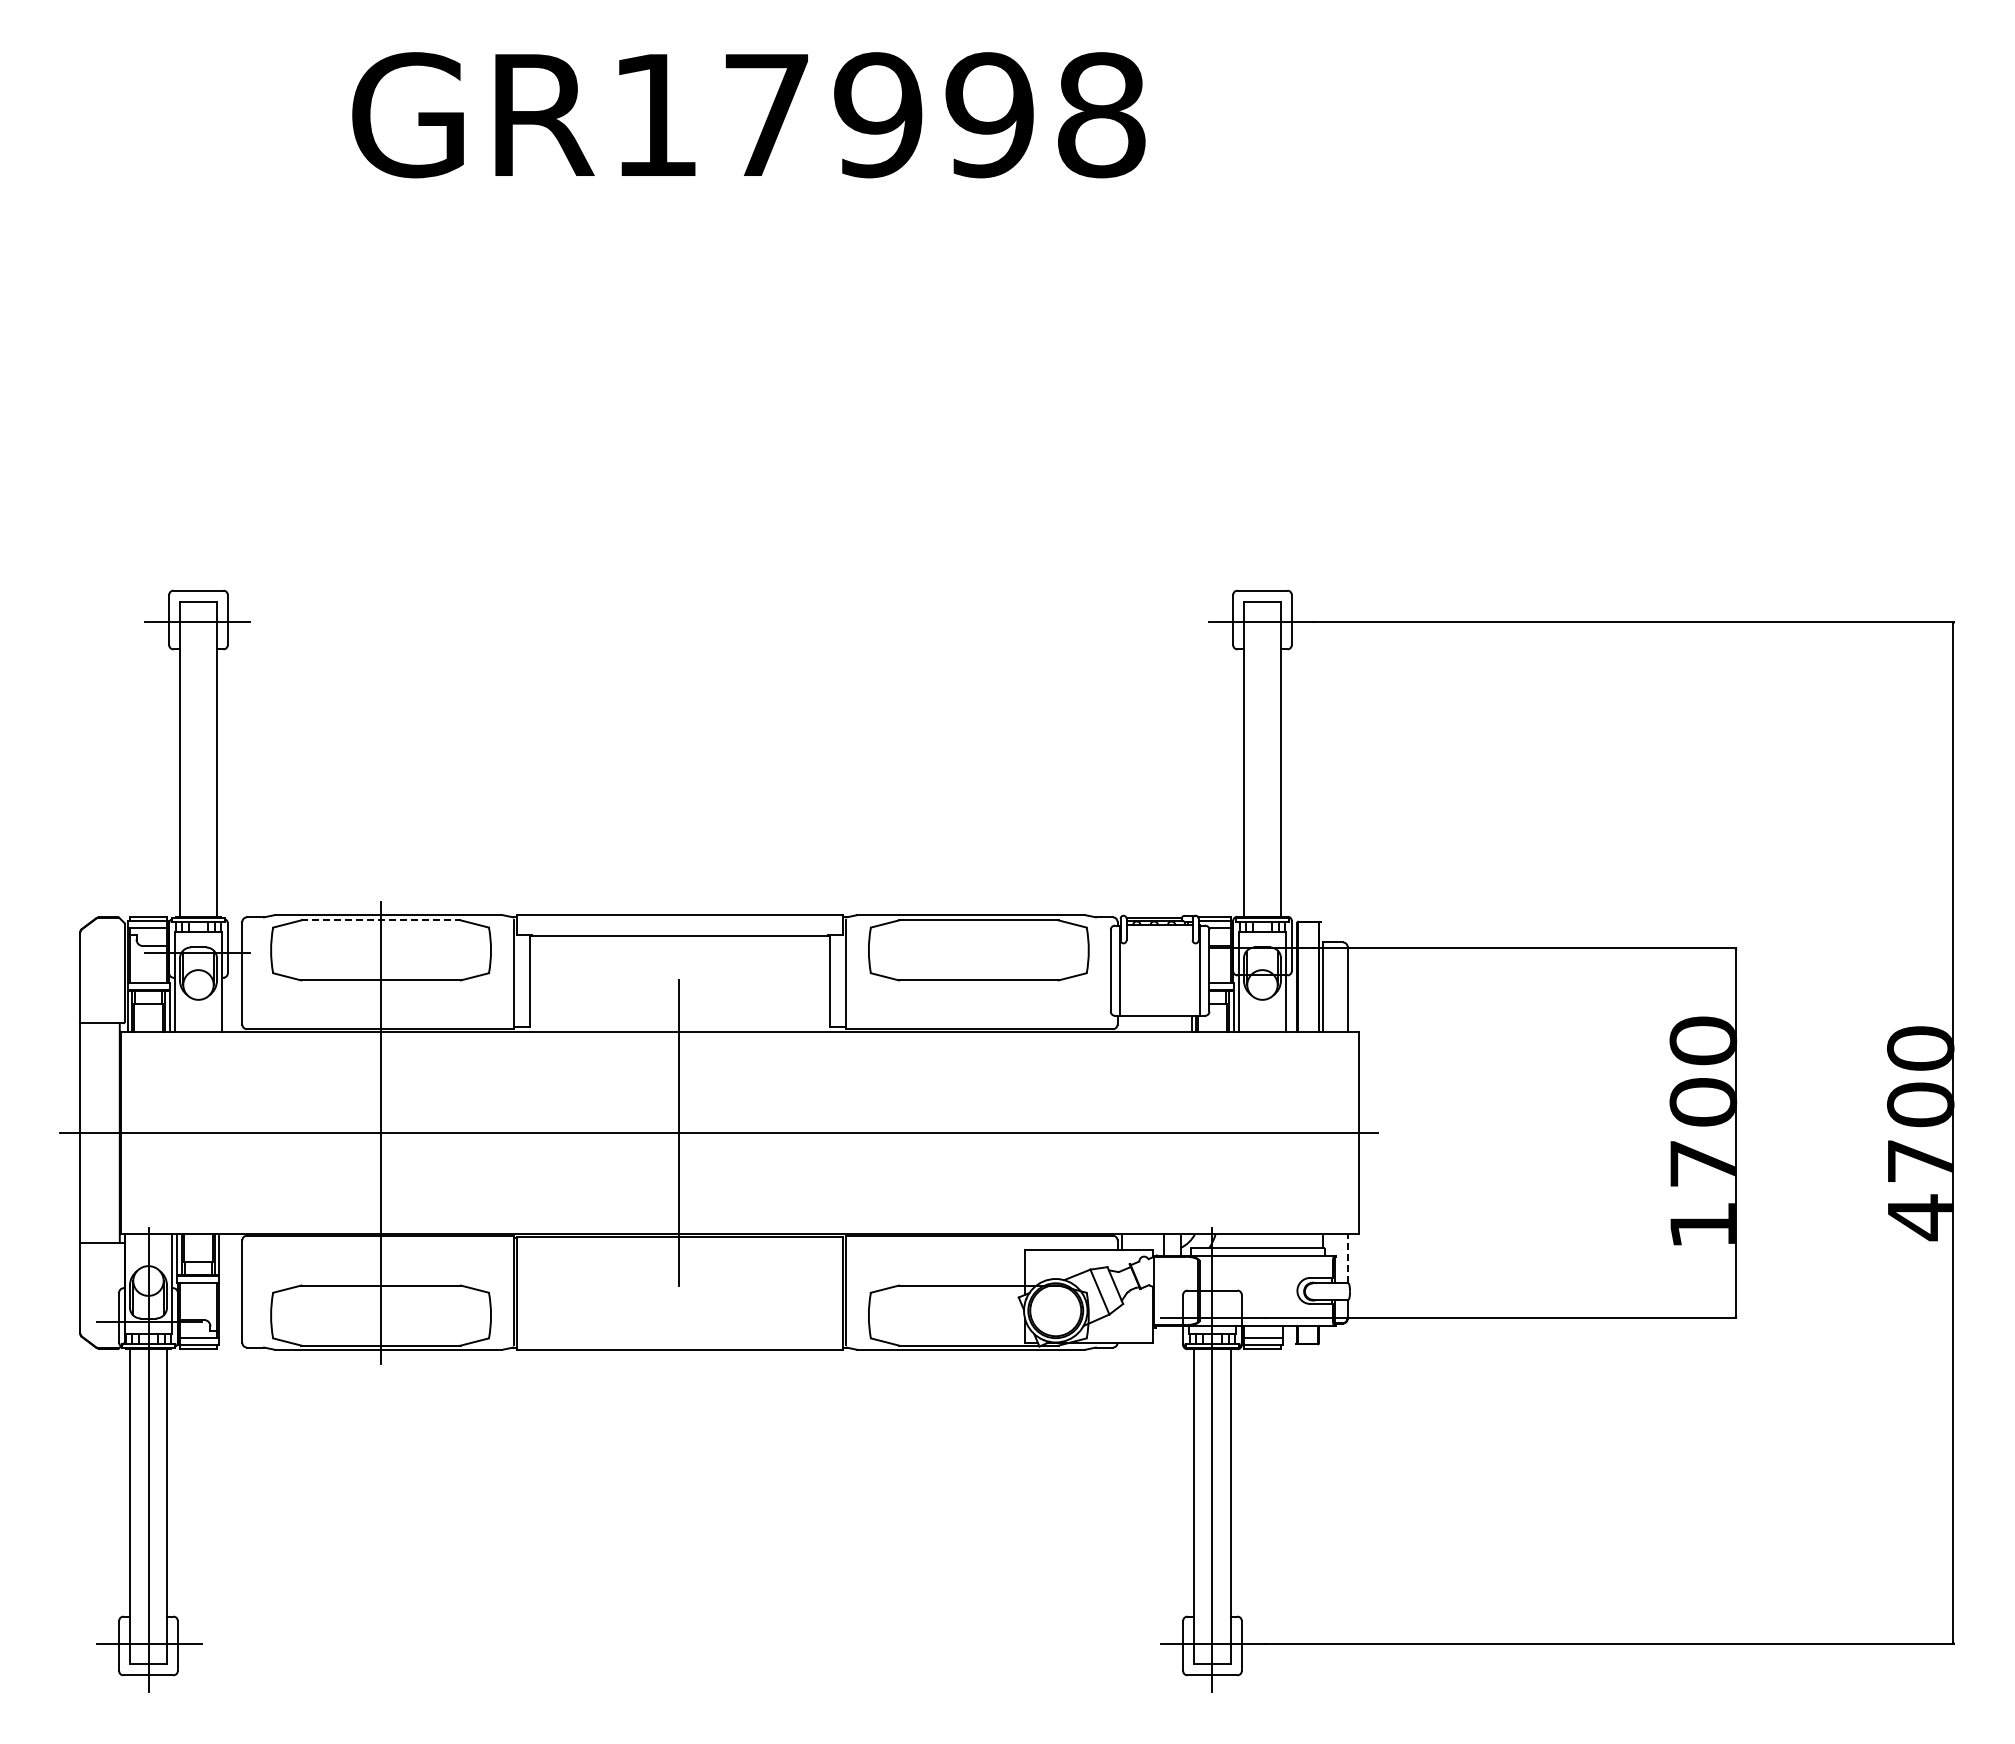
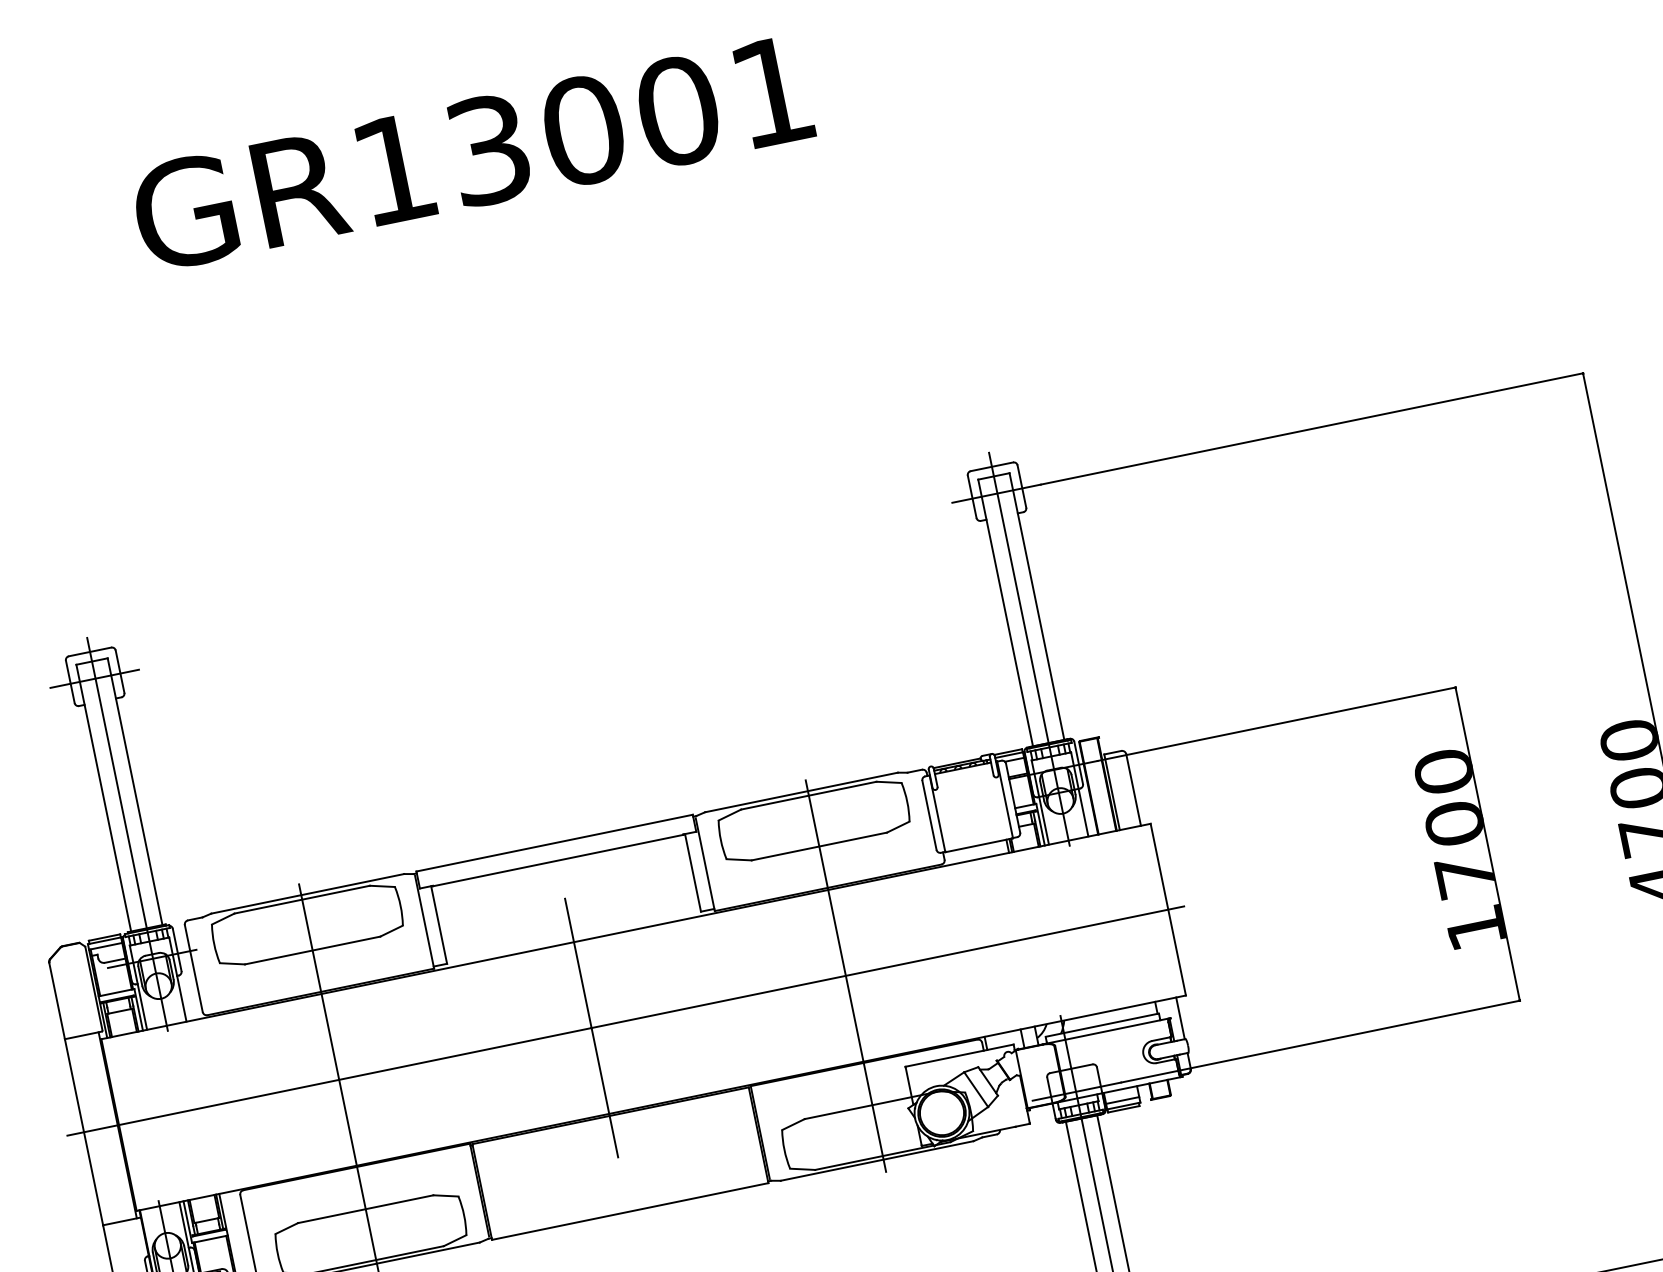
text: (934, 115) -> (631, 121), GR17998 -> GR13001
line: (198, 805) -> (127, 834), added
line: (1262, 805) -> (1029, 648), added
line: (381, 920) -> (302, 899), dashed -> solid
line: (978, 1133) -> (845, 976), added
line: (1347, 1258) -> (1180, 1018), dashed -> solid

